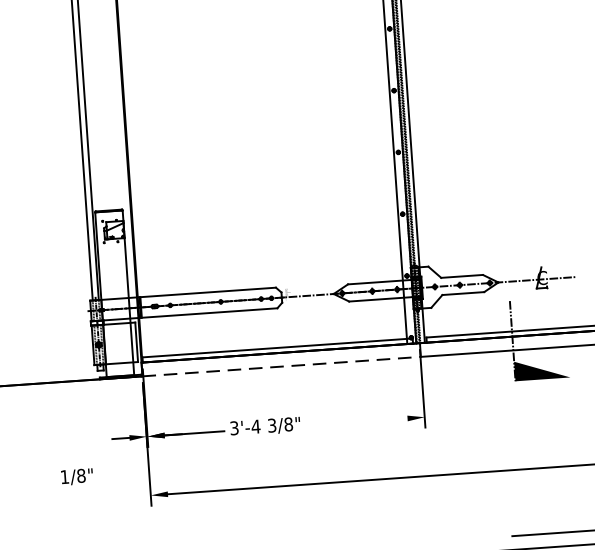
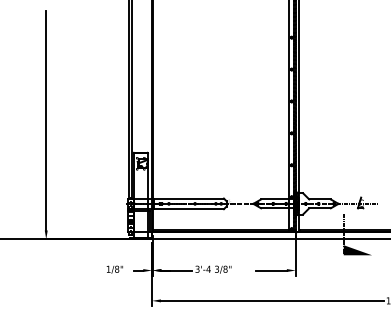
line: (282, 366) -> (224, 239), dashed -> solid
line: (377, 420) -> (271, 270), added
text: (76, 476) -> (114, 269), moved

